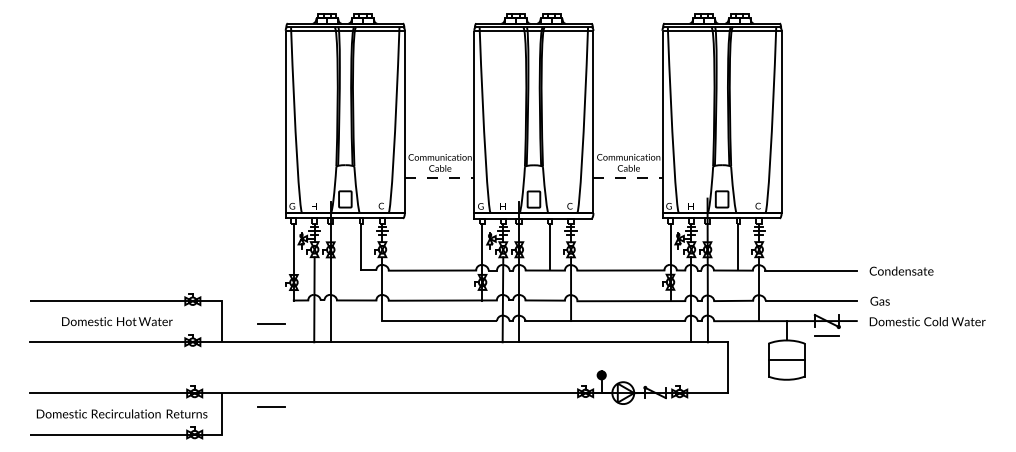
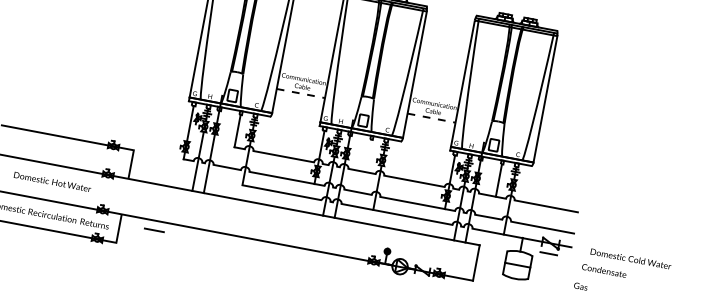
line: (550, 247) -> (368, 156), removed
text: (901, 270) -> (604, 270), moved
text: (879, 300) -> (580, 285), moved
text: (117, 321) -> (52, 181), moved
text: (927, 321) -> (630, 258), moved
line: (271, 324) -> (165, 172), removed

